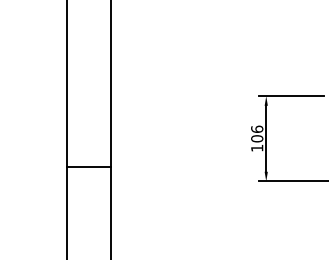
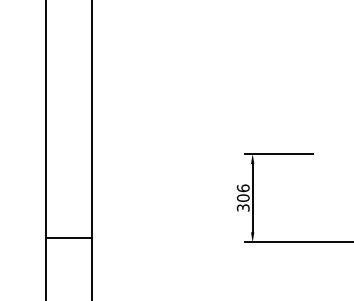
text: (256, 147) -> (242, 207), 106 -> 306
line: (88, 167) -> (68, 238), moved

